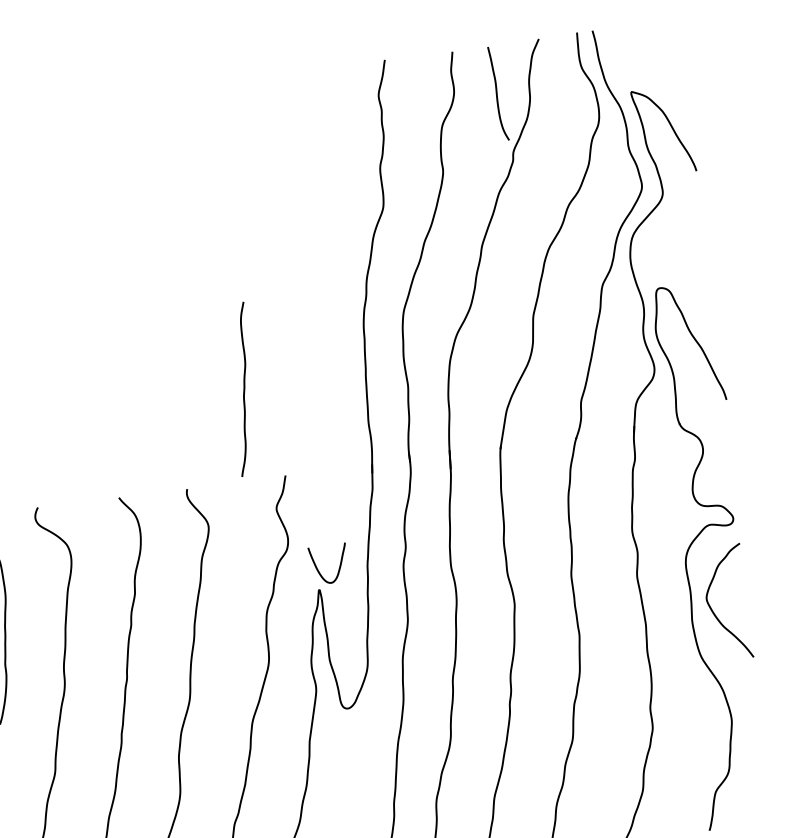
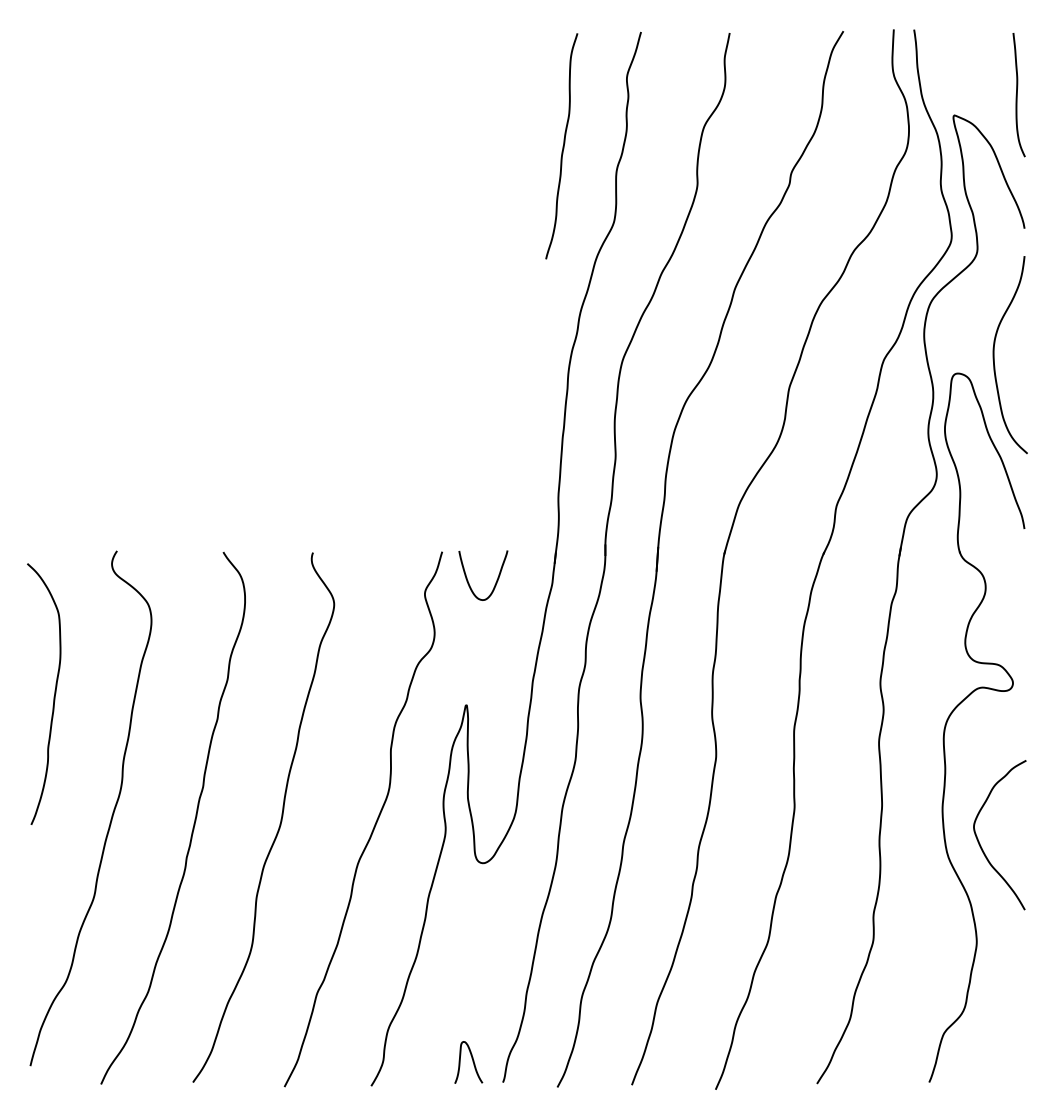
curve: (497, 94) -> (1017, 95), moved
curve: (686, 270) -> (994, 355), added
curve: (243, 389) -> (562, 146), moved
curve: (339, 565) -> (496, 579), moved
curve: (714, 612) -> (981, 845), moved

